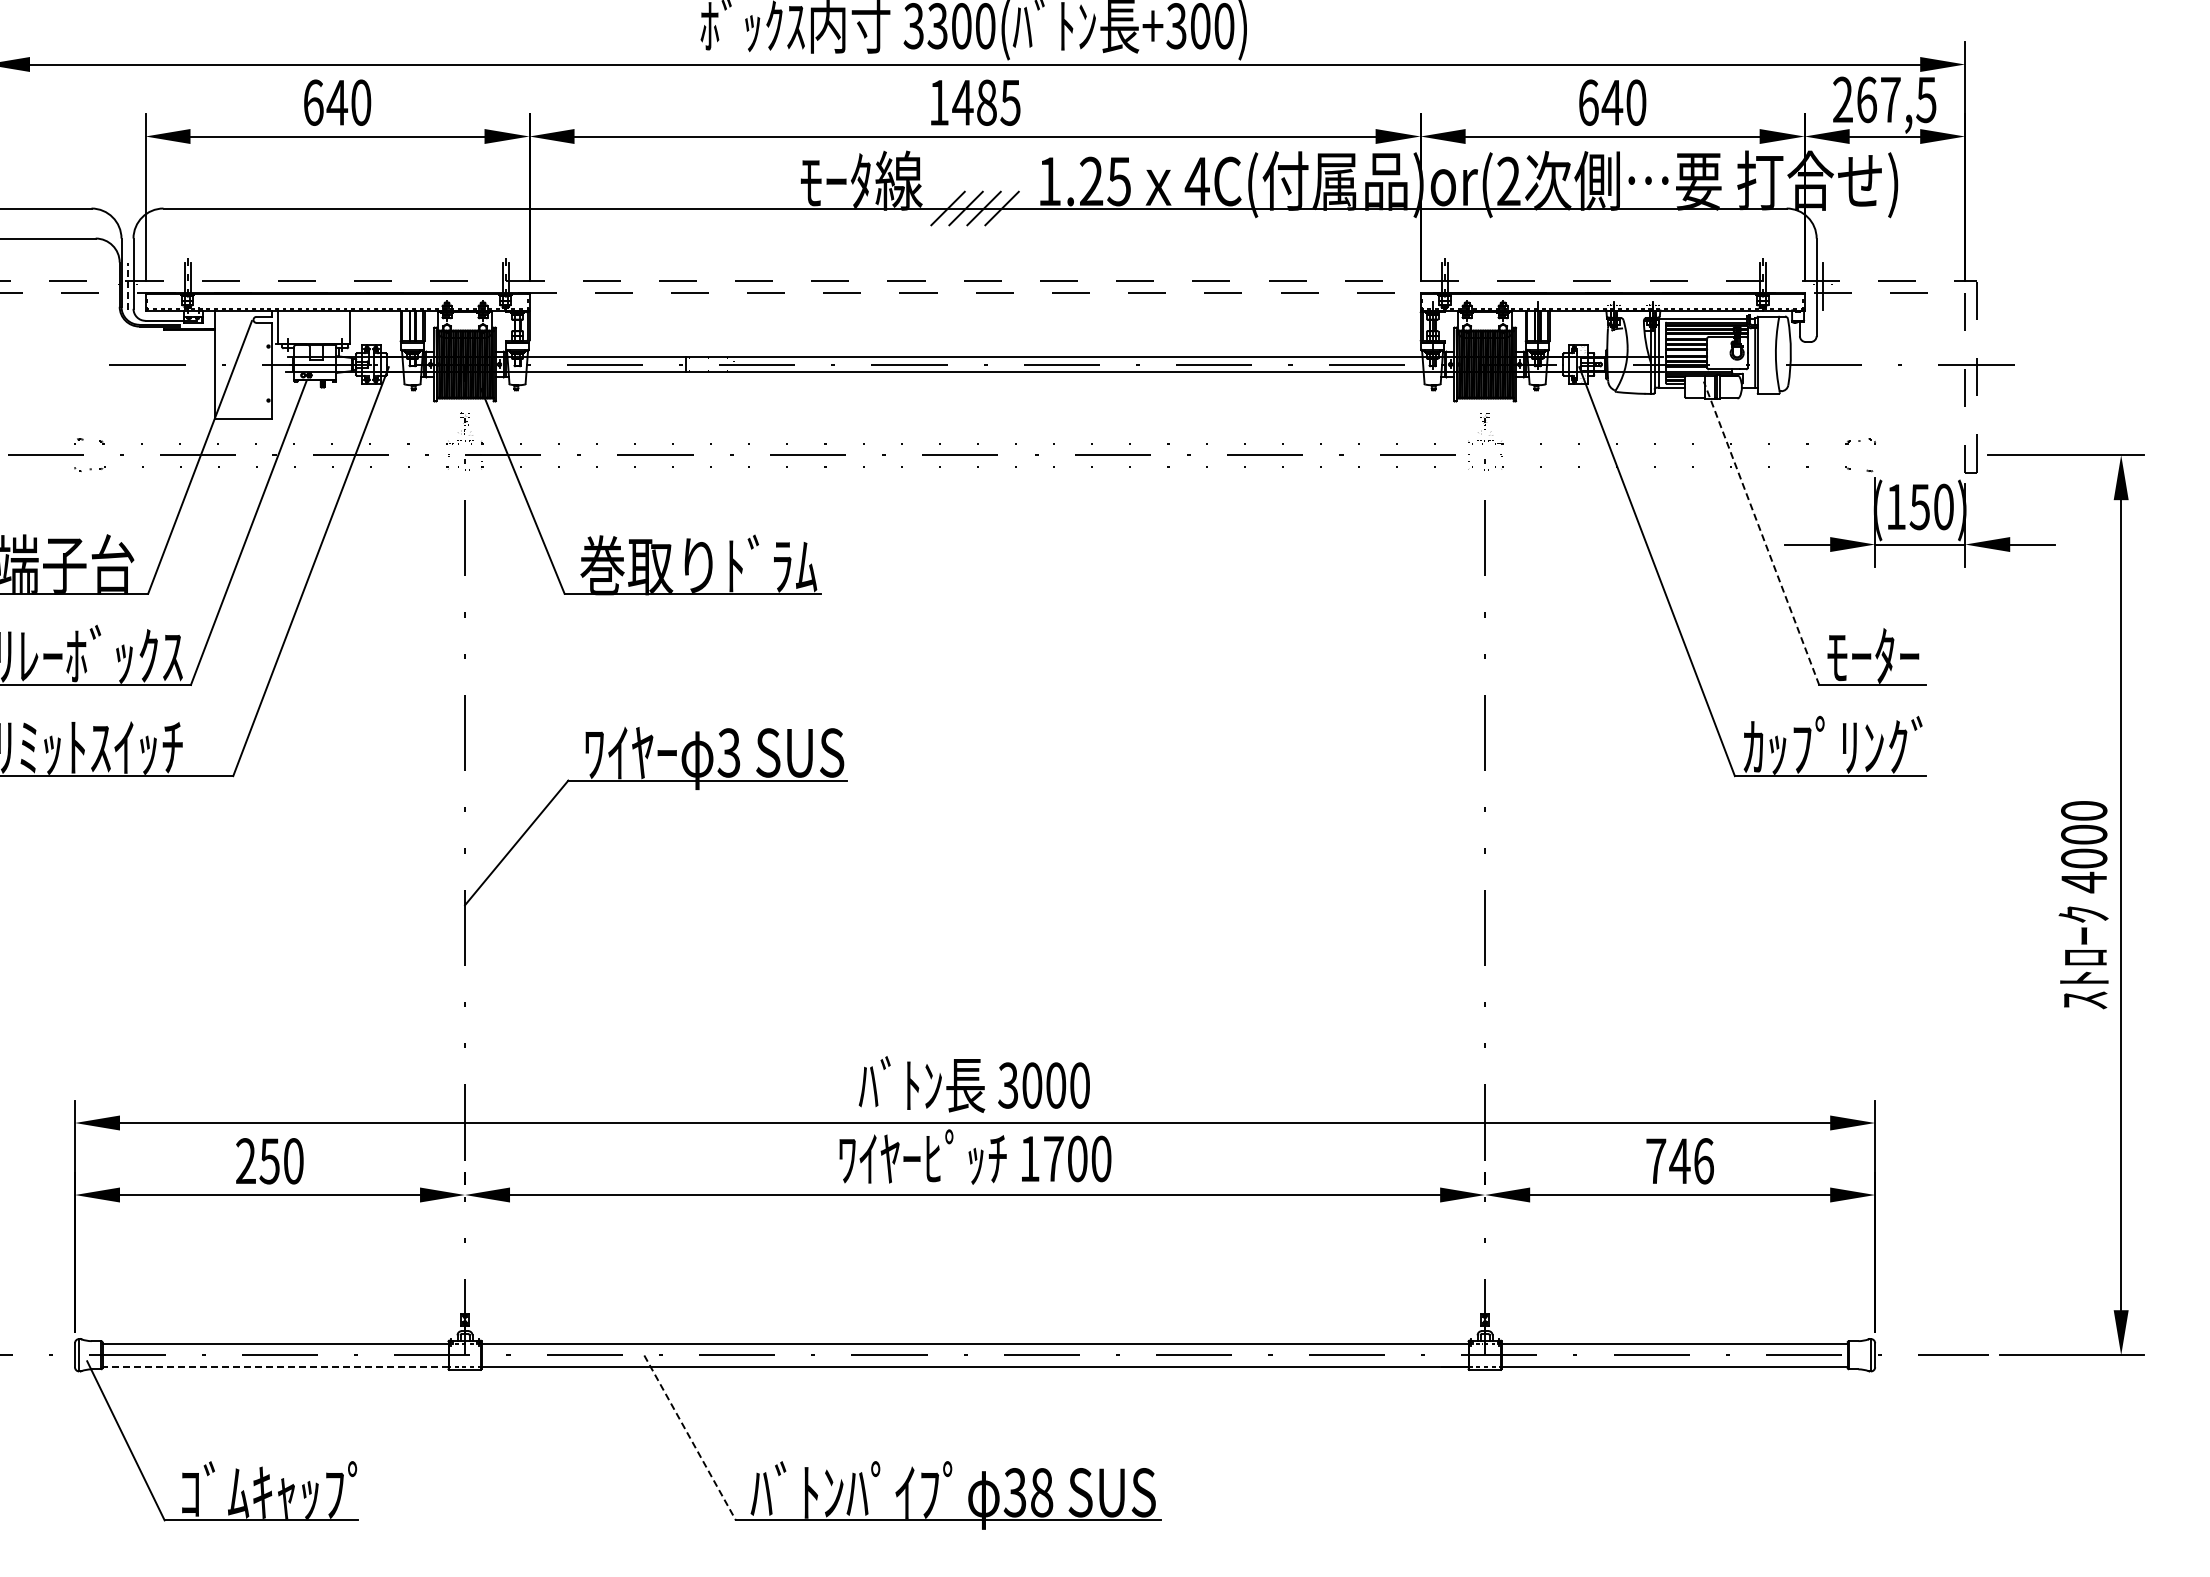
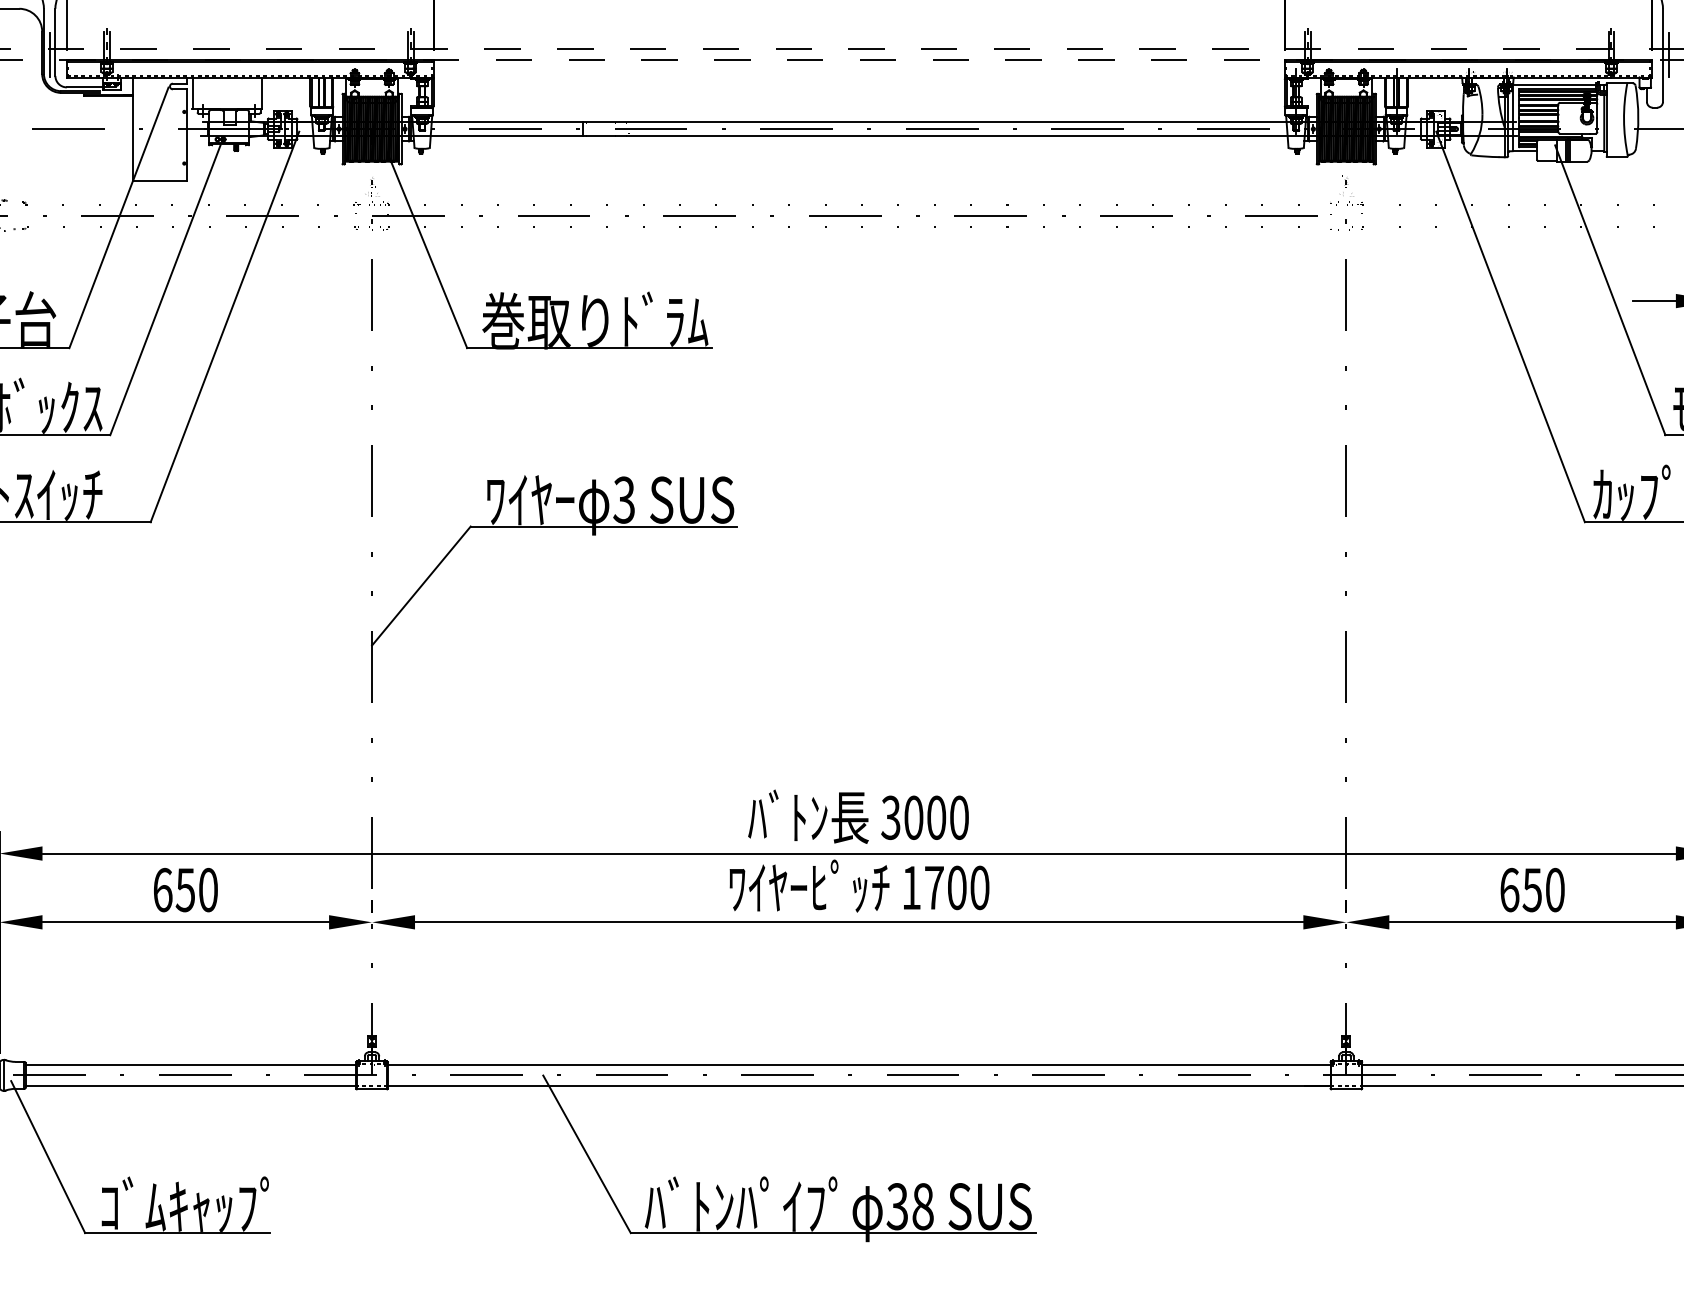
line: (127, 286) -> (49, 54), dashed -> solid
line: (1761, 532) -> (1610, 289), dashed -> solid
text: (246, 1161) -> (163, 890), 250 -> 650
text: (1679, 1161) -> (1531, 890), 746 -> 650
line: (275, 1366) -> (191, 1086), dashed -> solid
line: (690, 1438) -> (587, 1154), dashed -> solid

